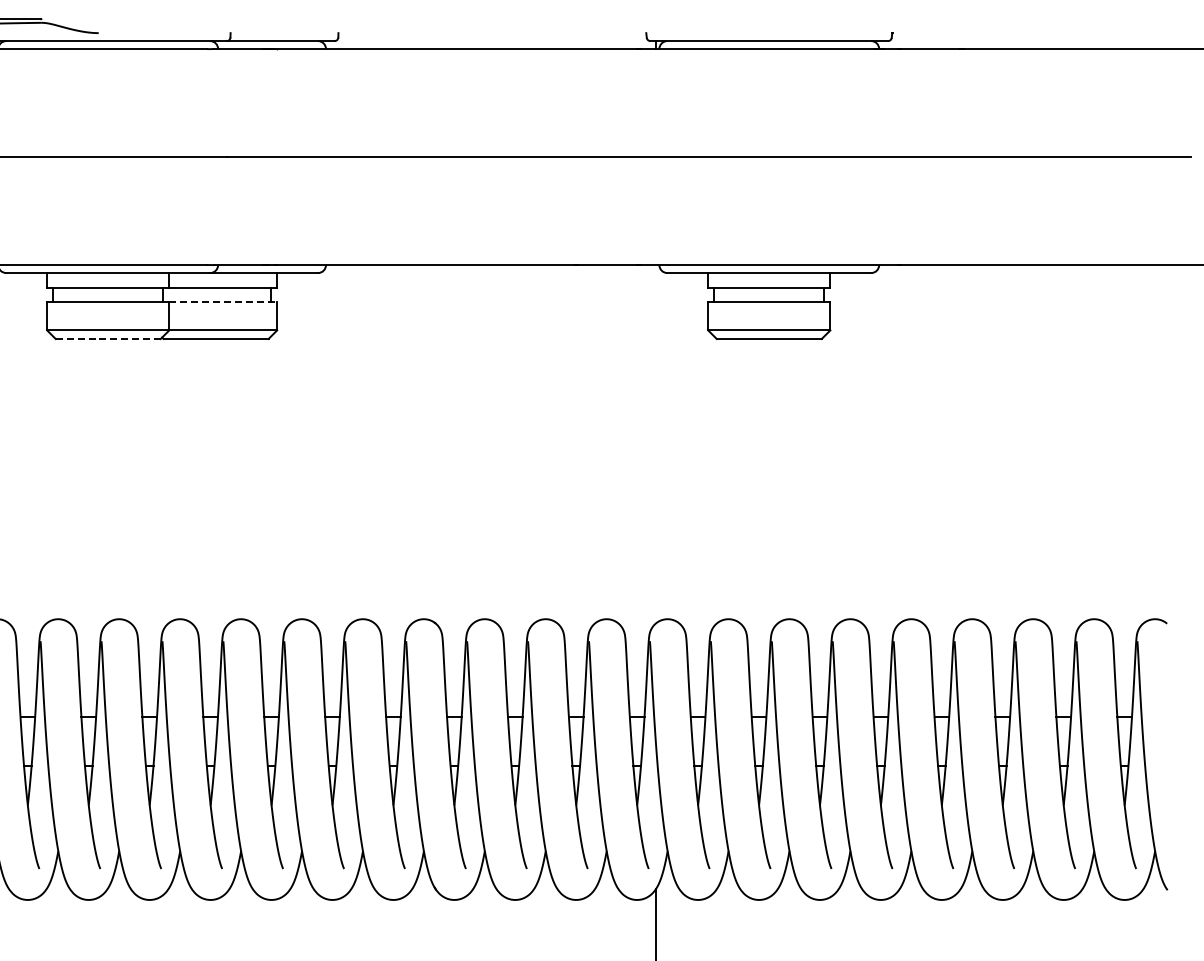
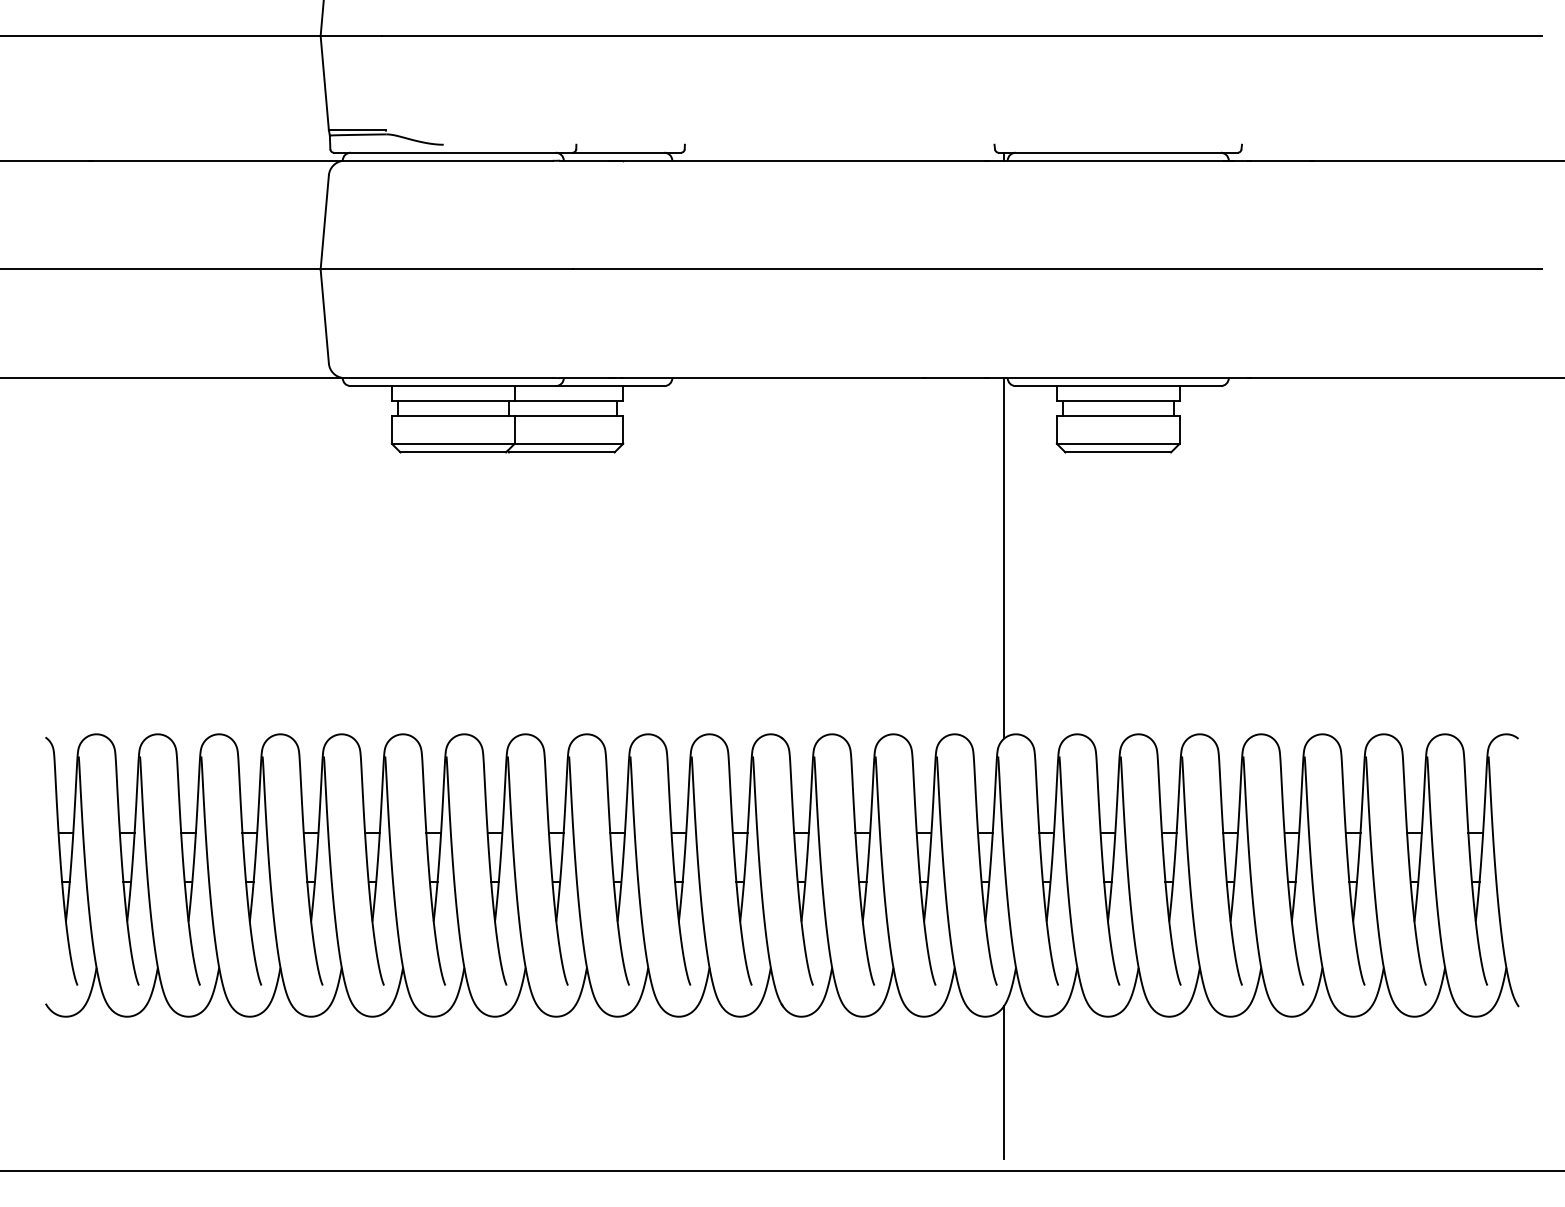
line: (223, 302) -> (569, 415), dashed -> solid
line: (108, 339) -> (453, 452), dashed -> solid
line: (656, 444) -> (1004, 558), added

